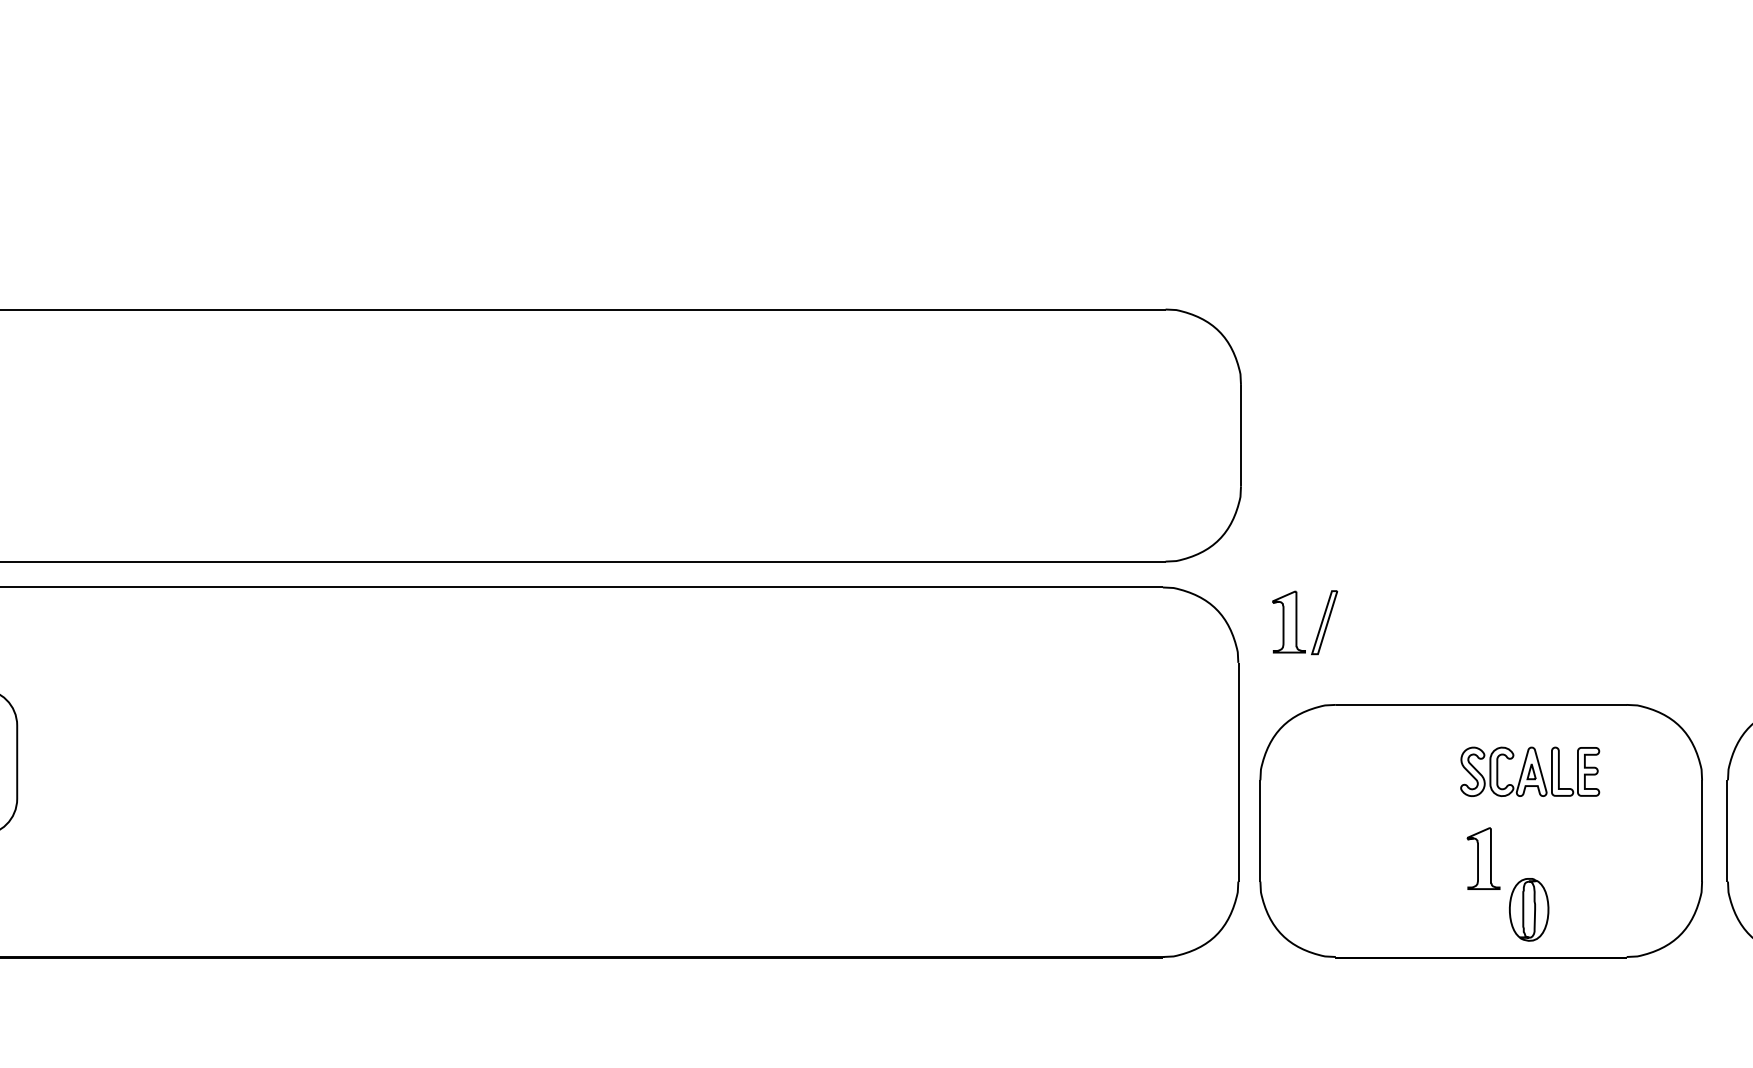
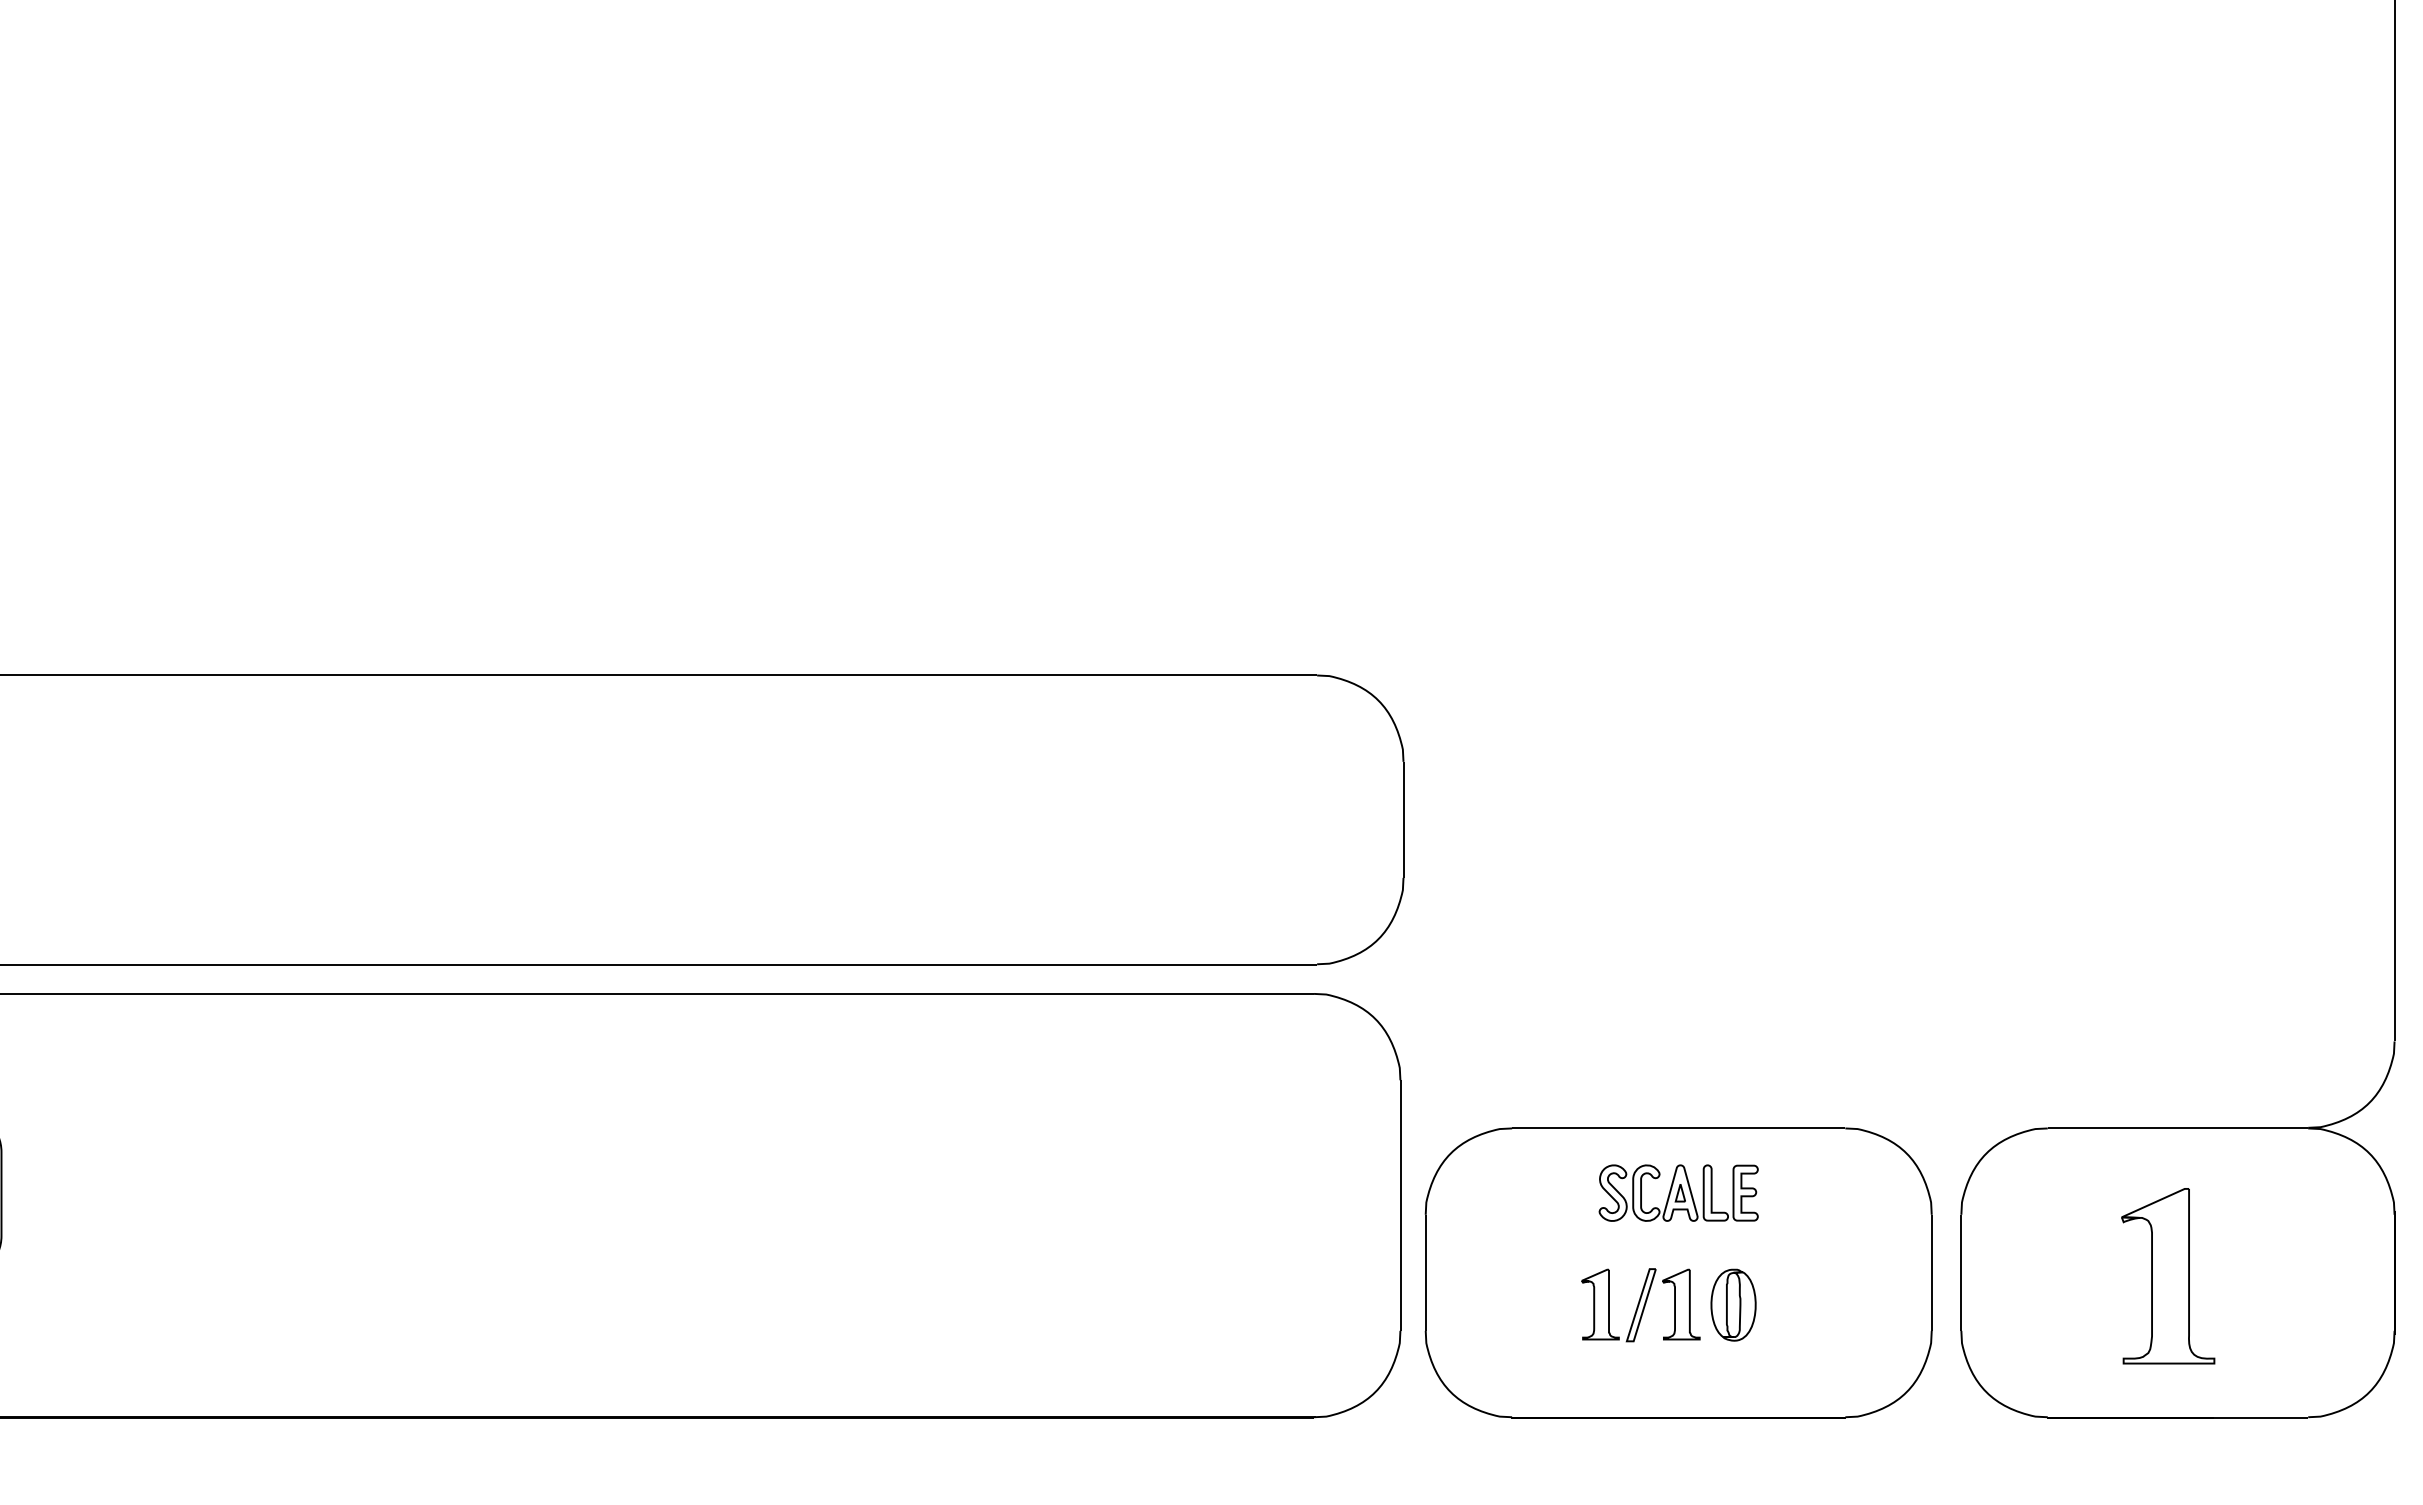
part: (1296, 622) -> (1609, 1305), moved
part: (1529, 771) -> (1678, 1192), moved
part: (1529, 909) -> (1733, 1304), moved

